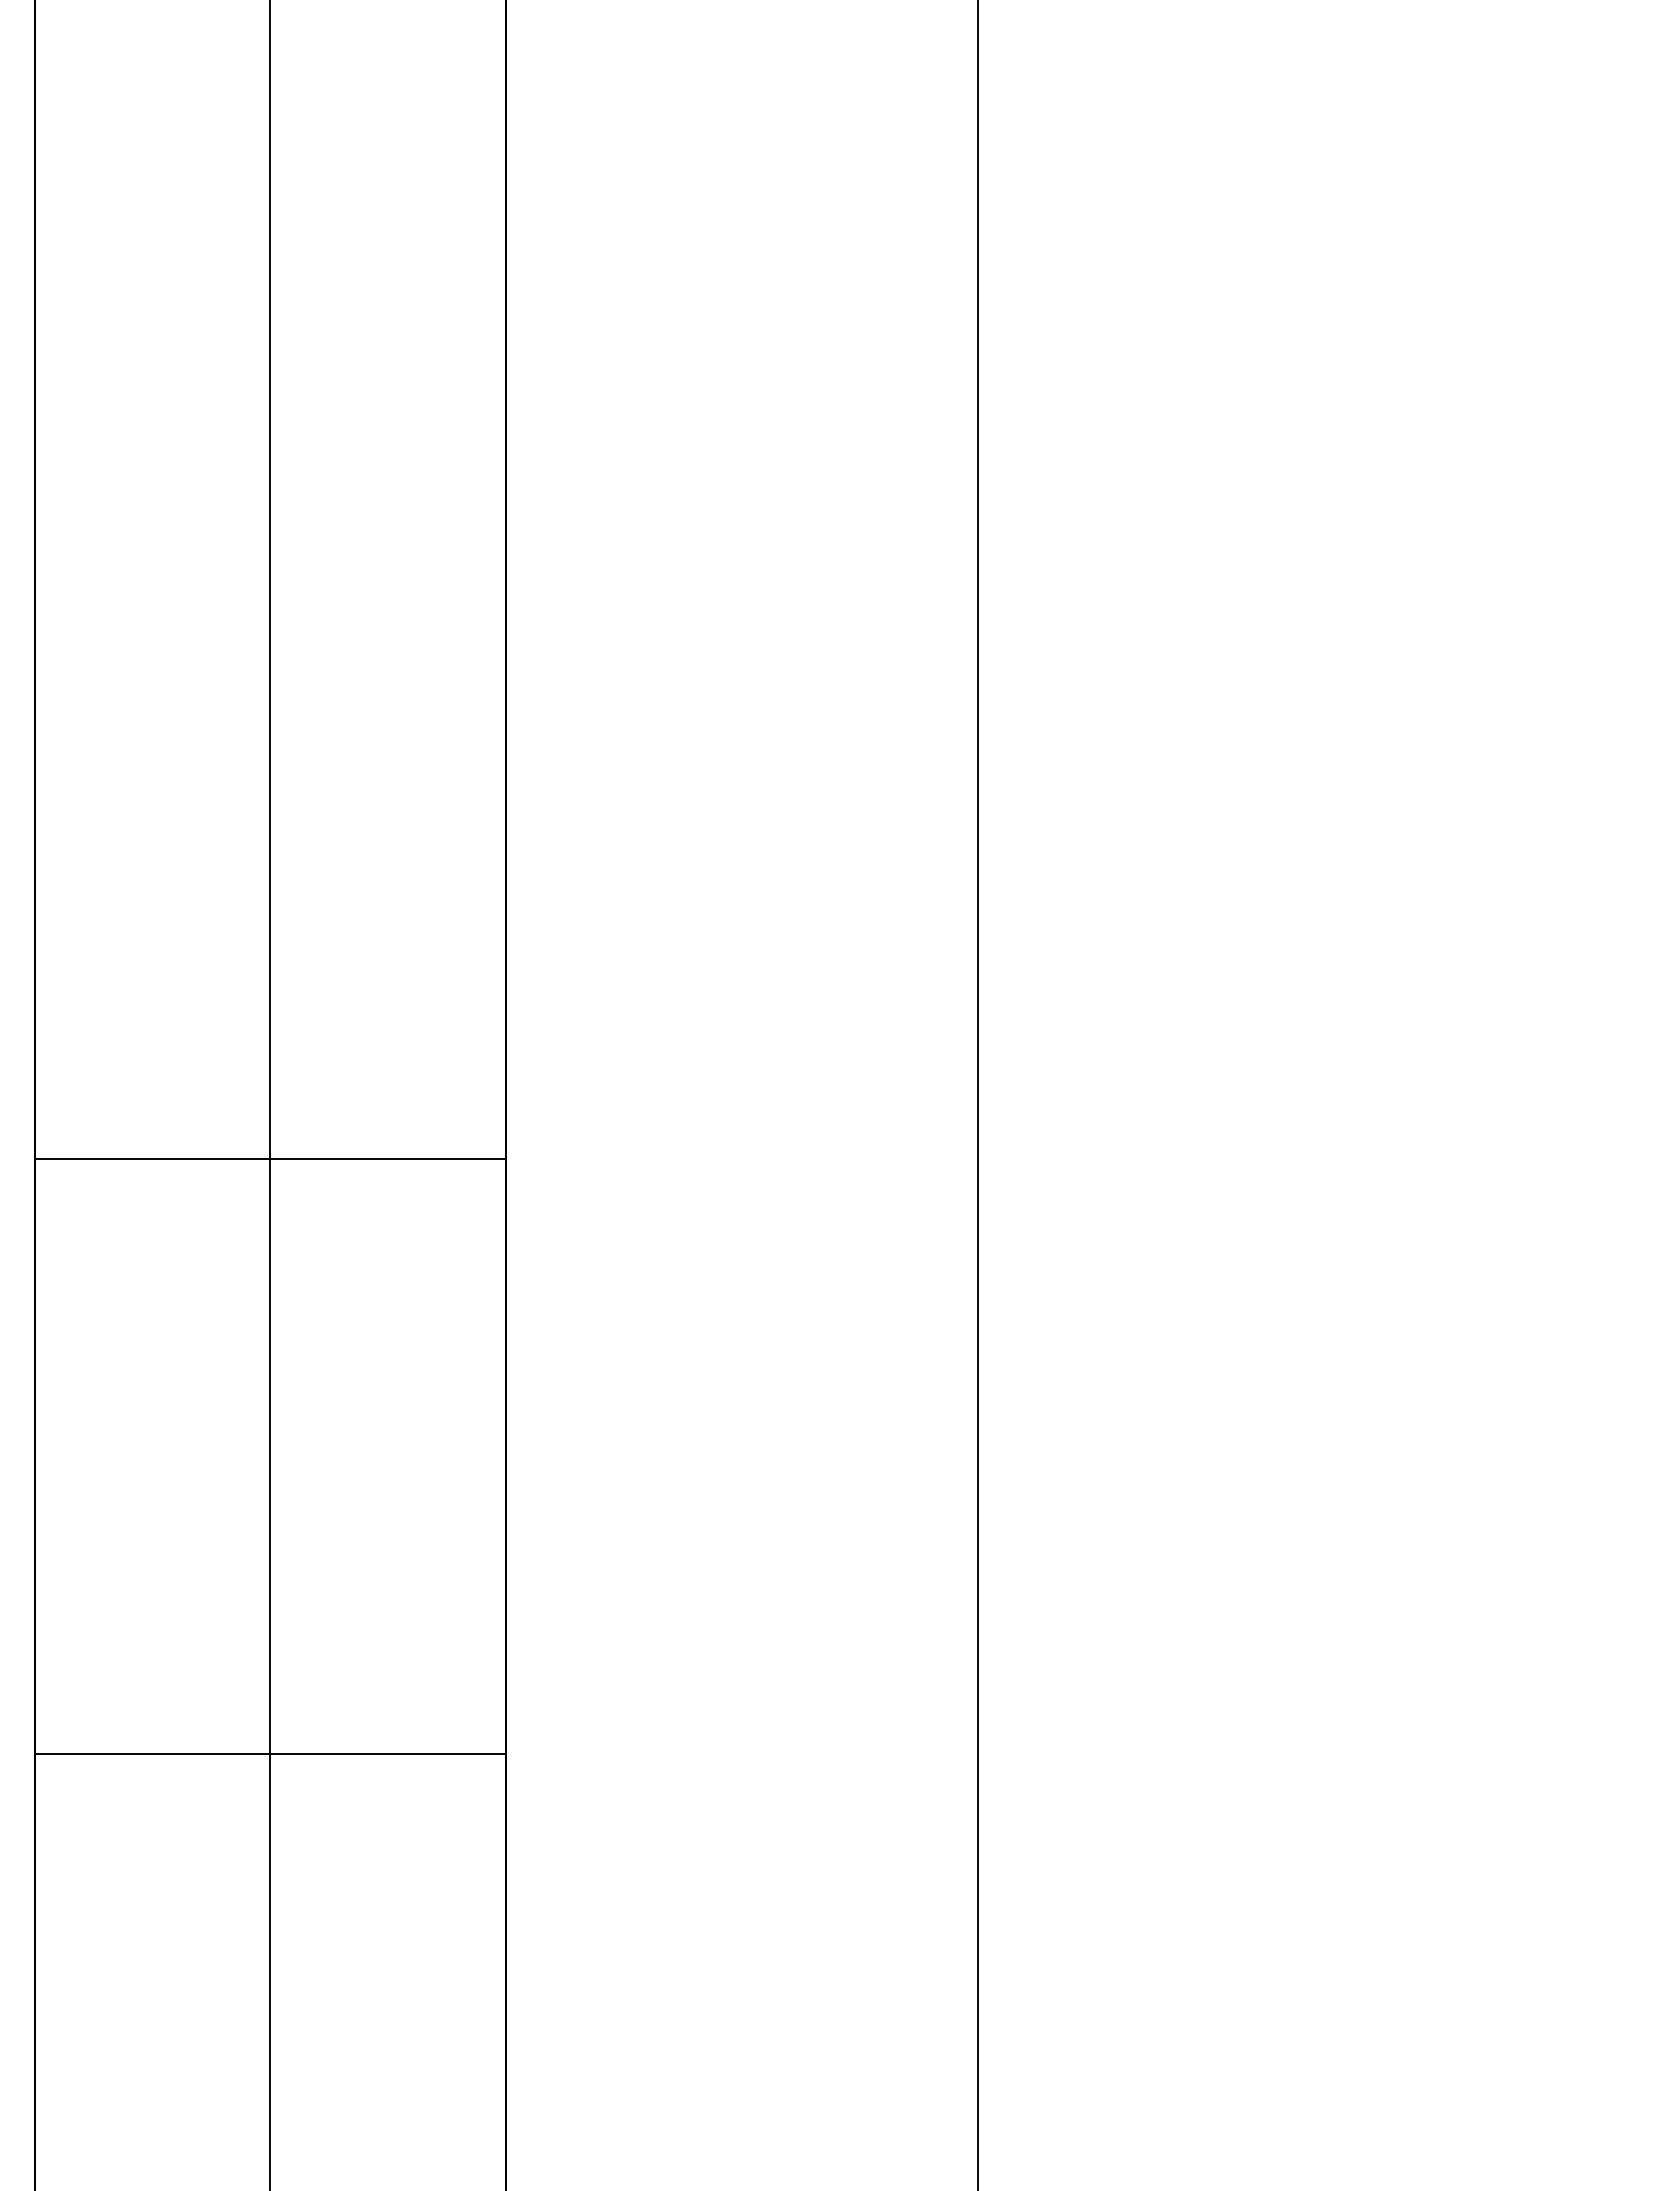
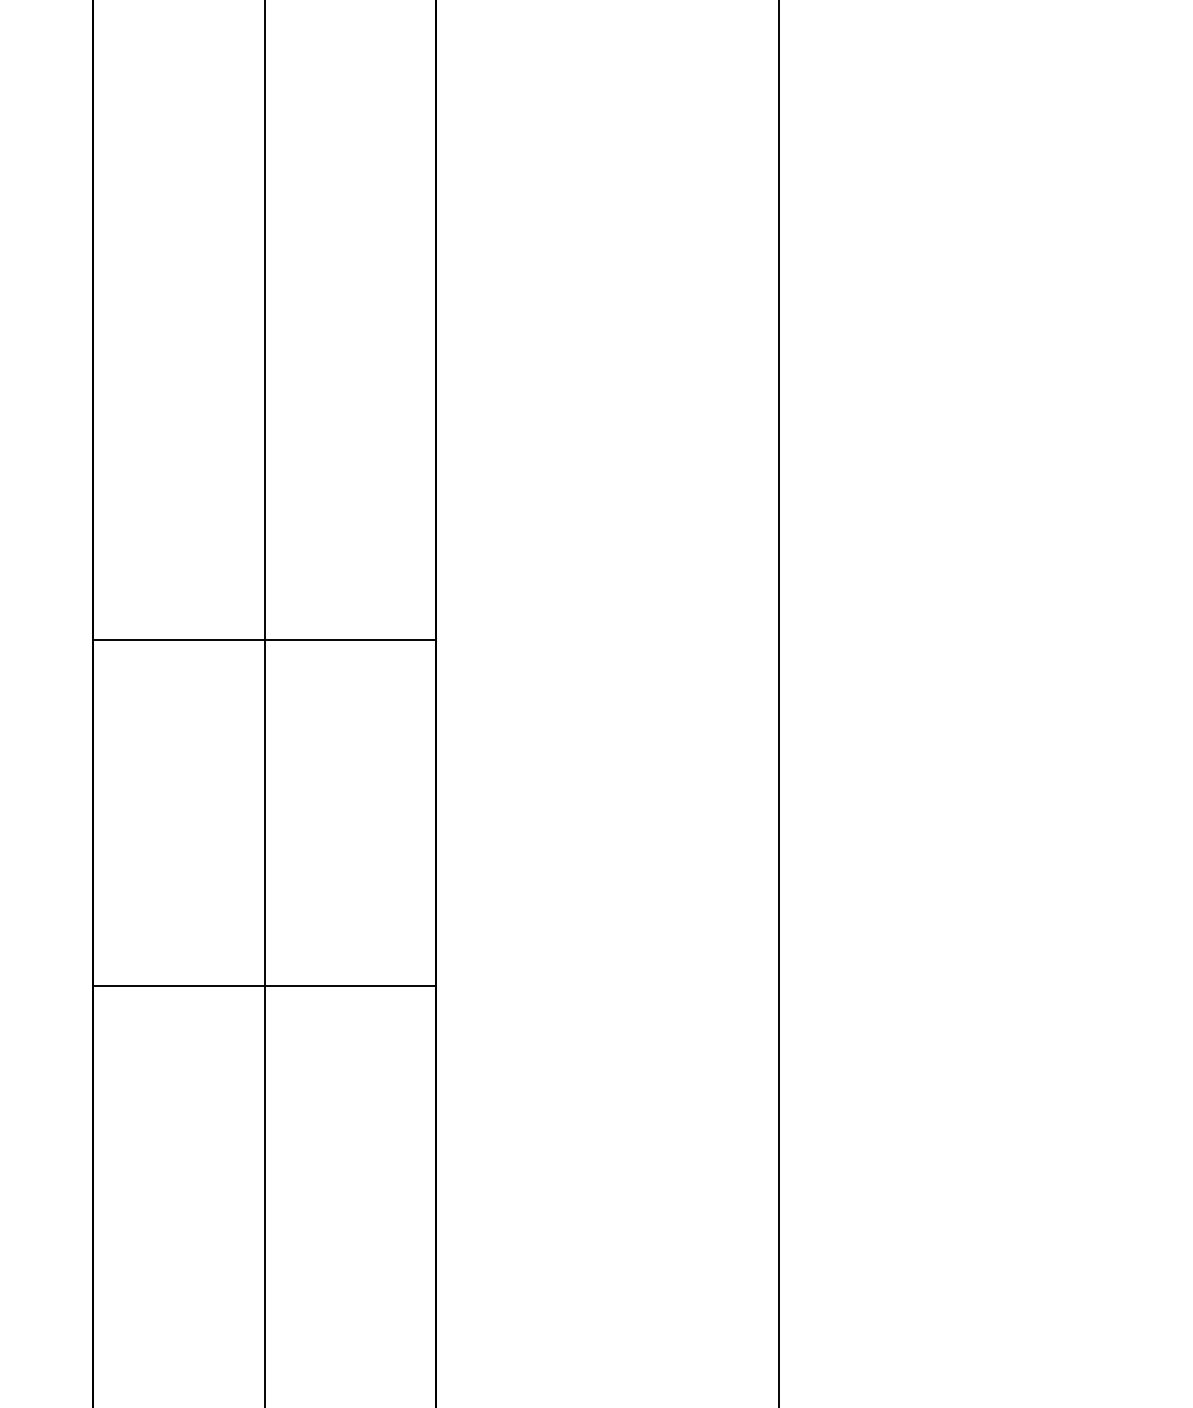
line: (270, 1158) -> (264, 640), moved
line: (270, 1753) -> (264, 985), moved

